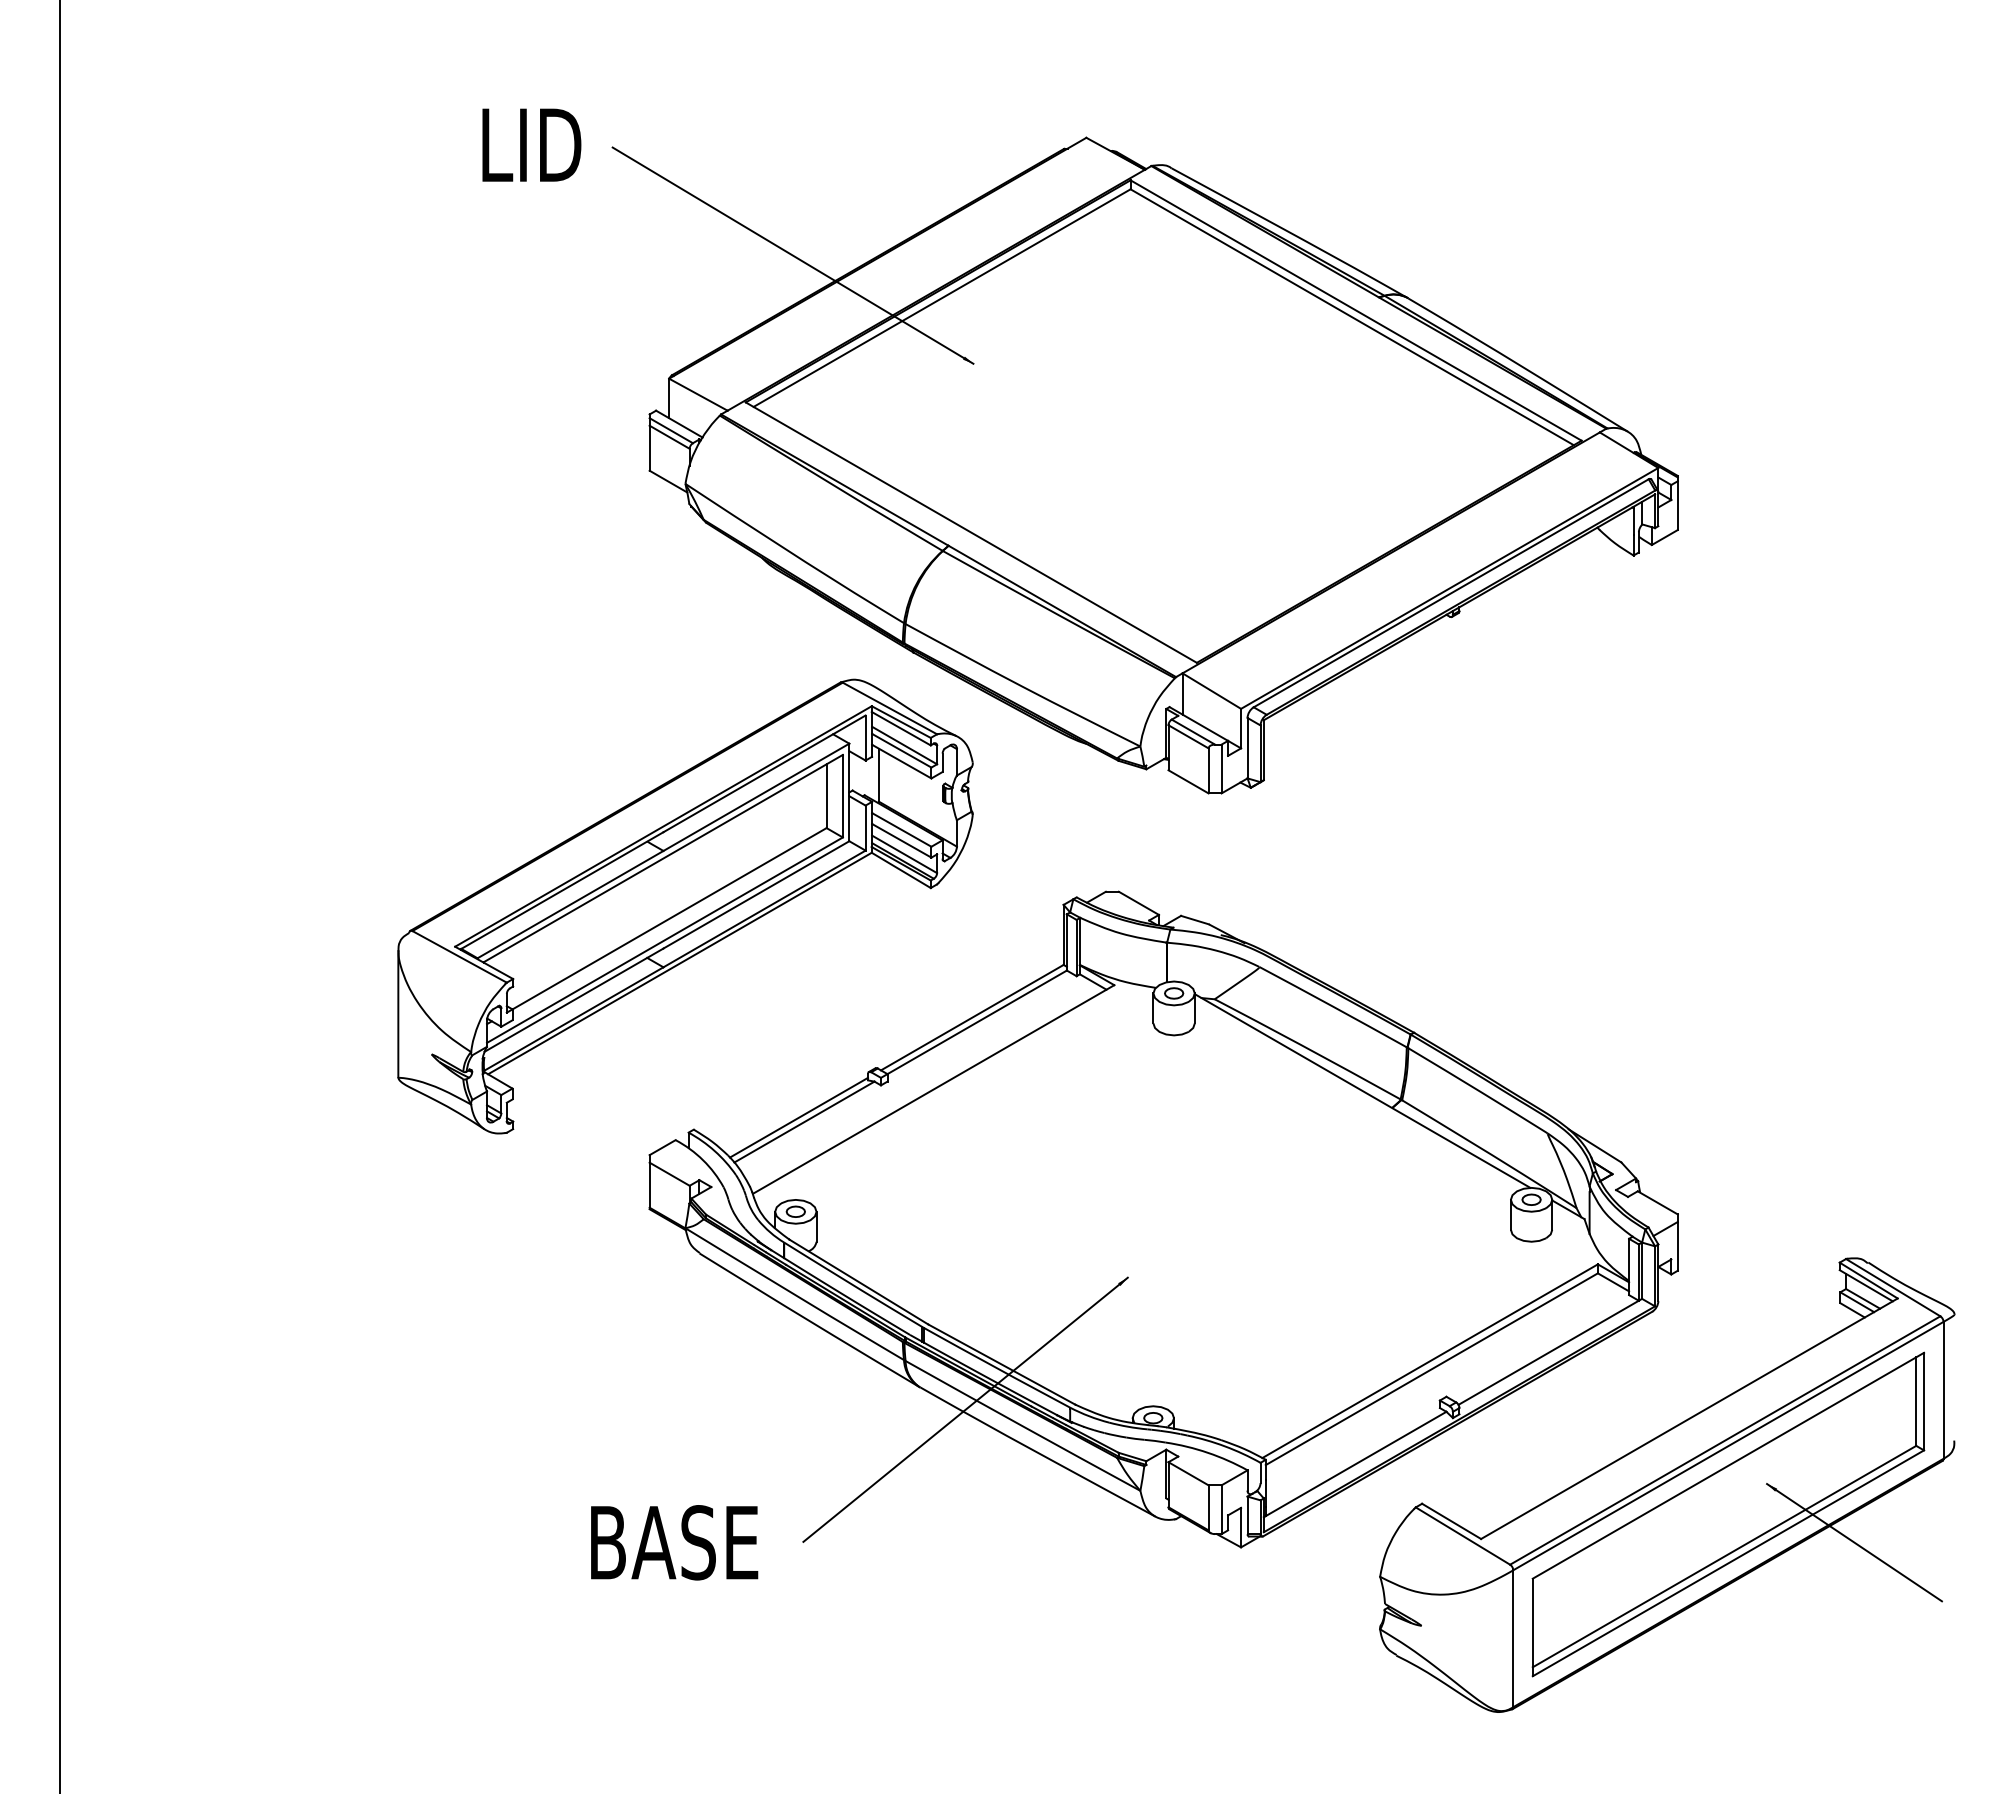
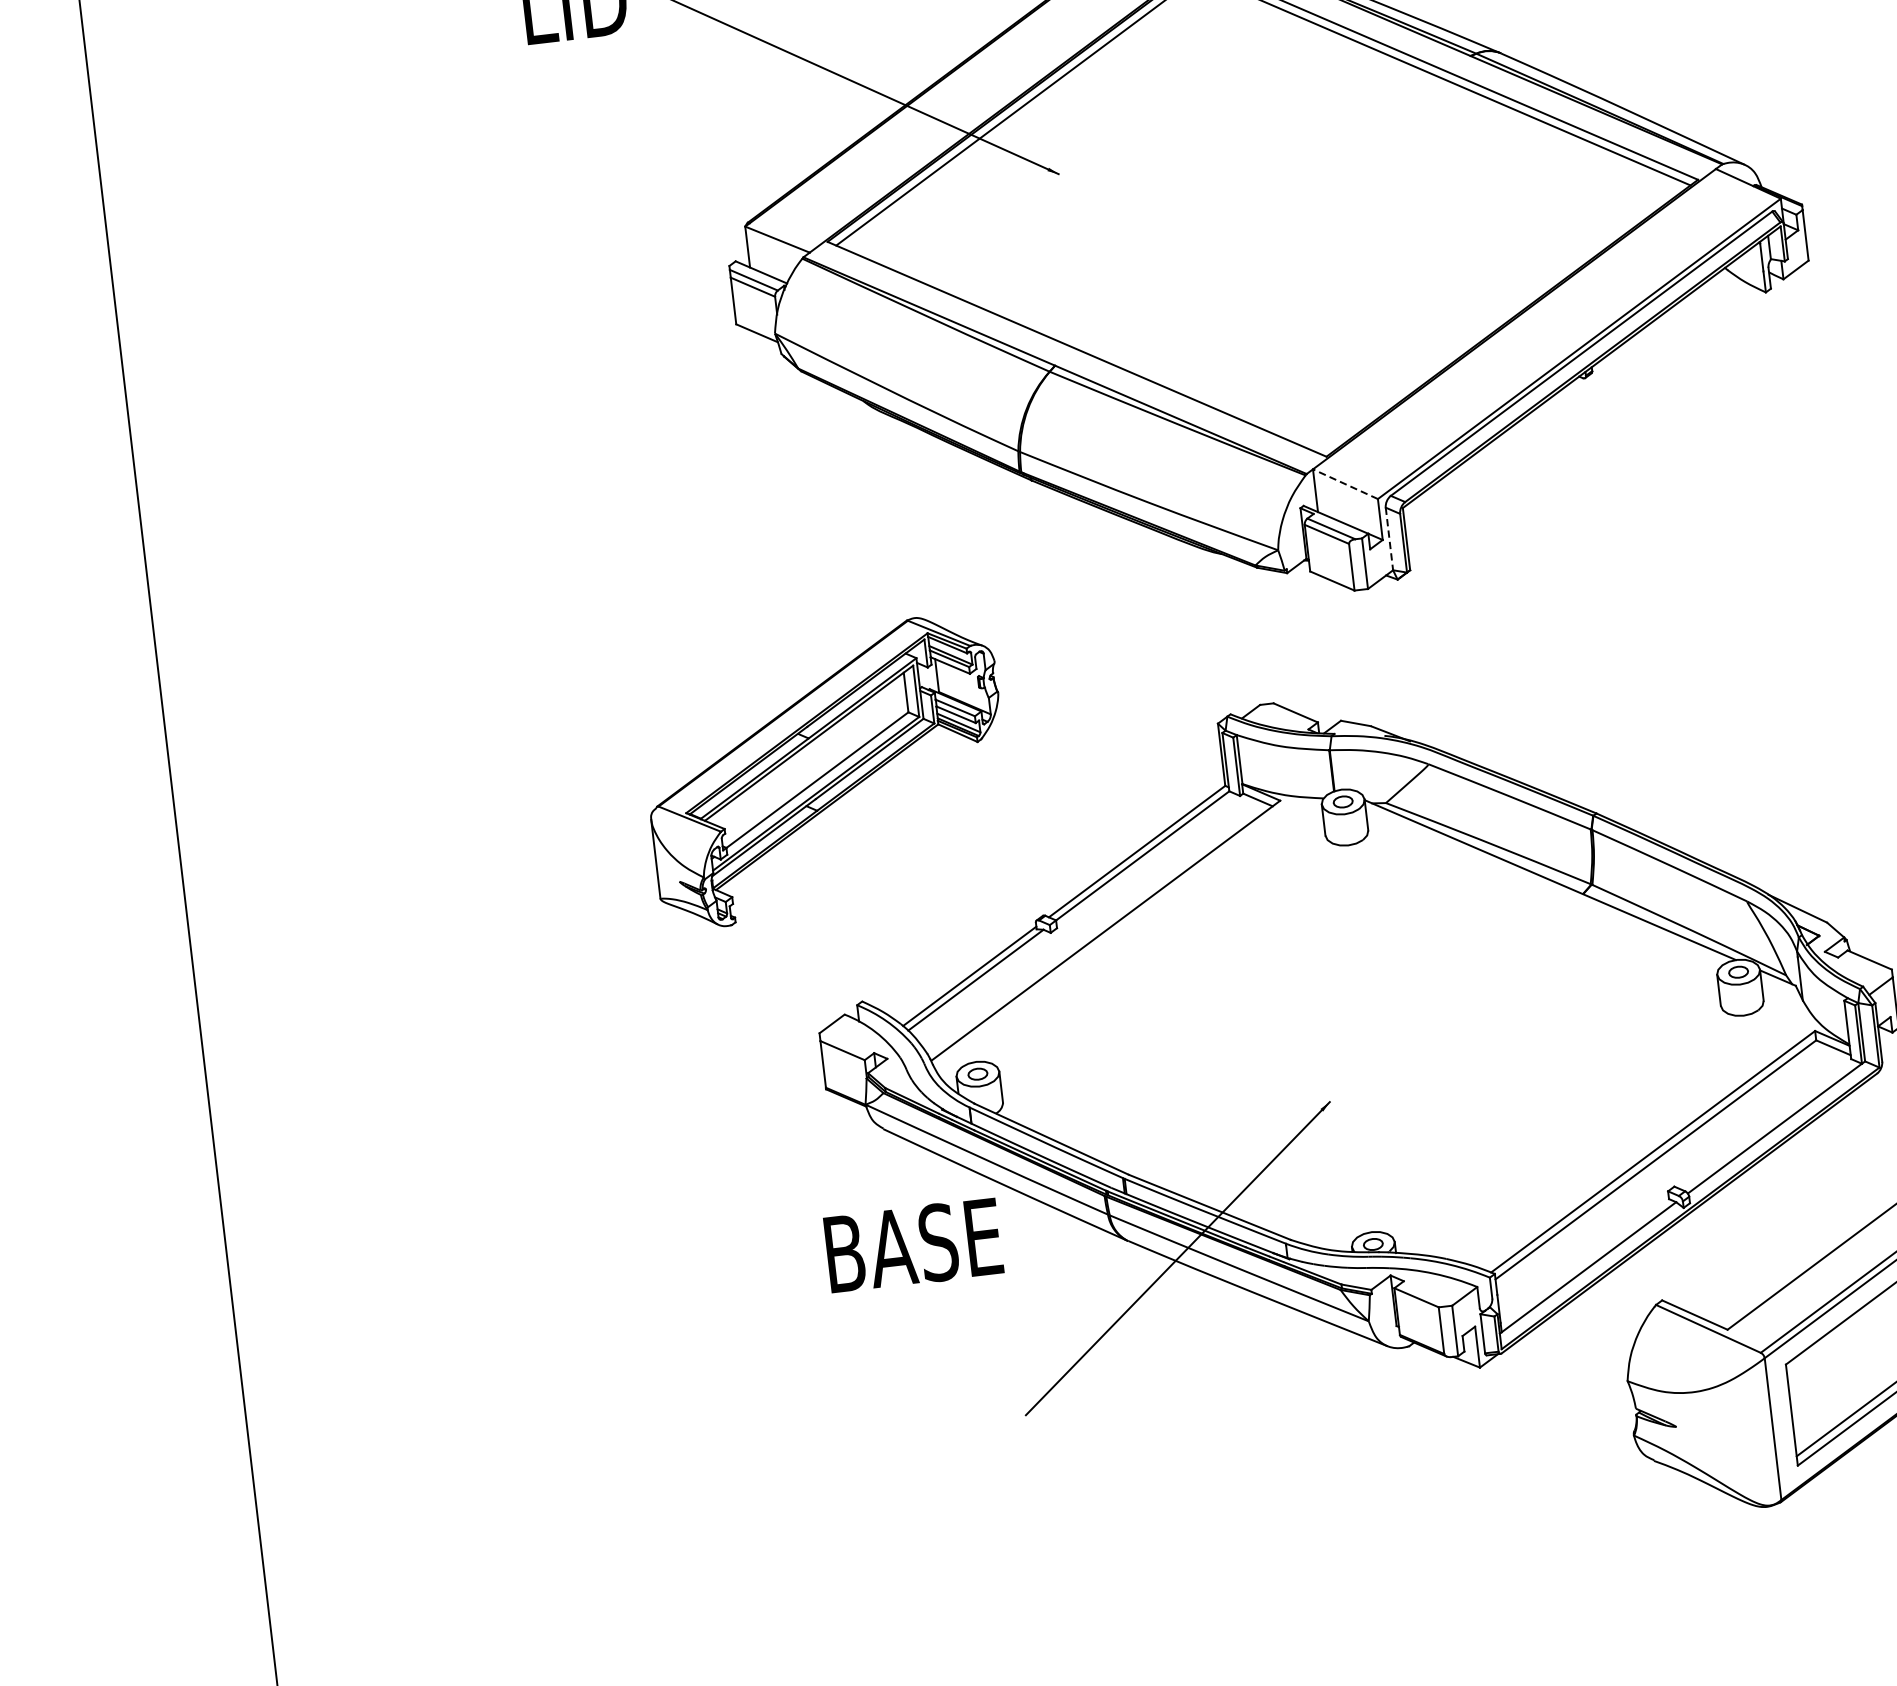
line: (1211, 690) -> (1345, 483), solid -> dashed
line: (1247, 748) -> (1389, 539), solid -> dashed
part: (685, 906) -> (826, 771), size x0.6
text: (674, 1542) -> (913, 1245), moved

